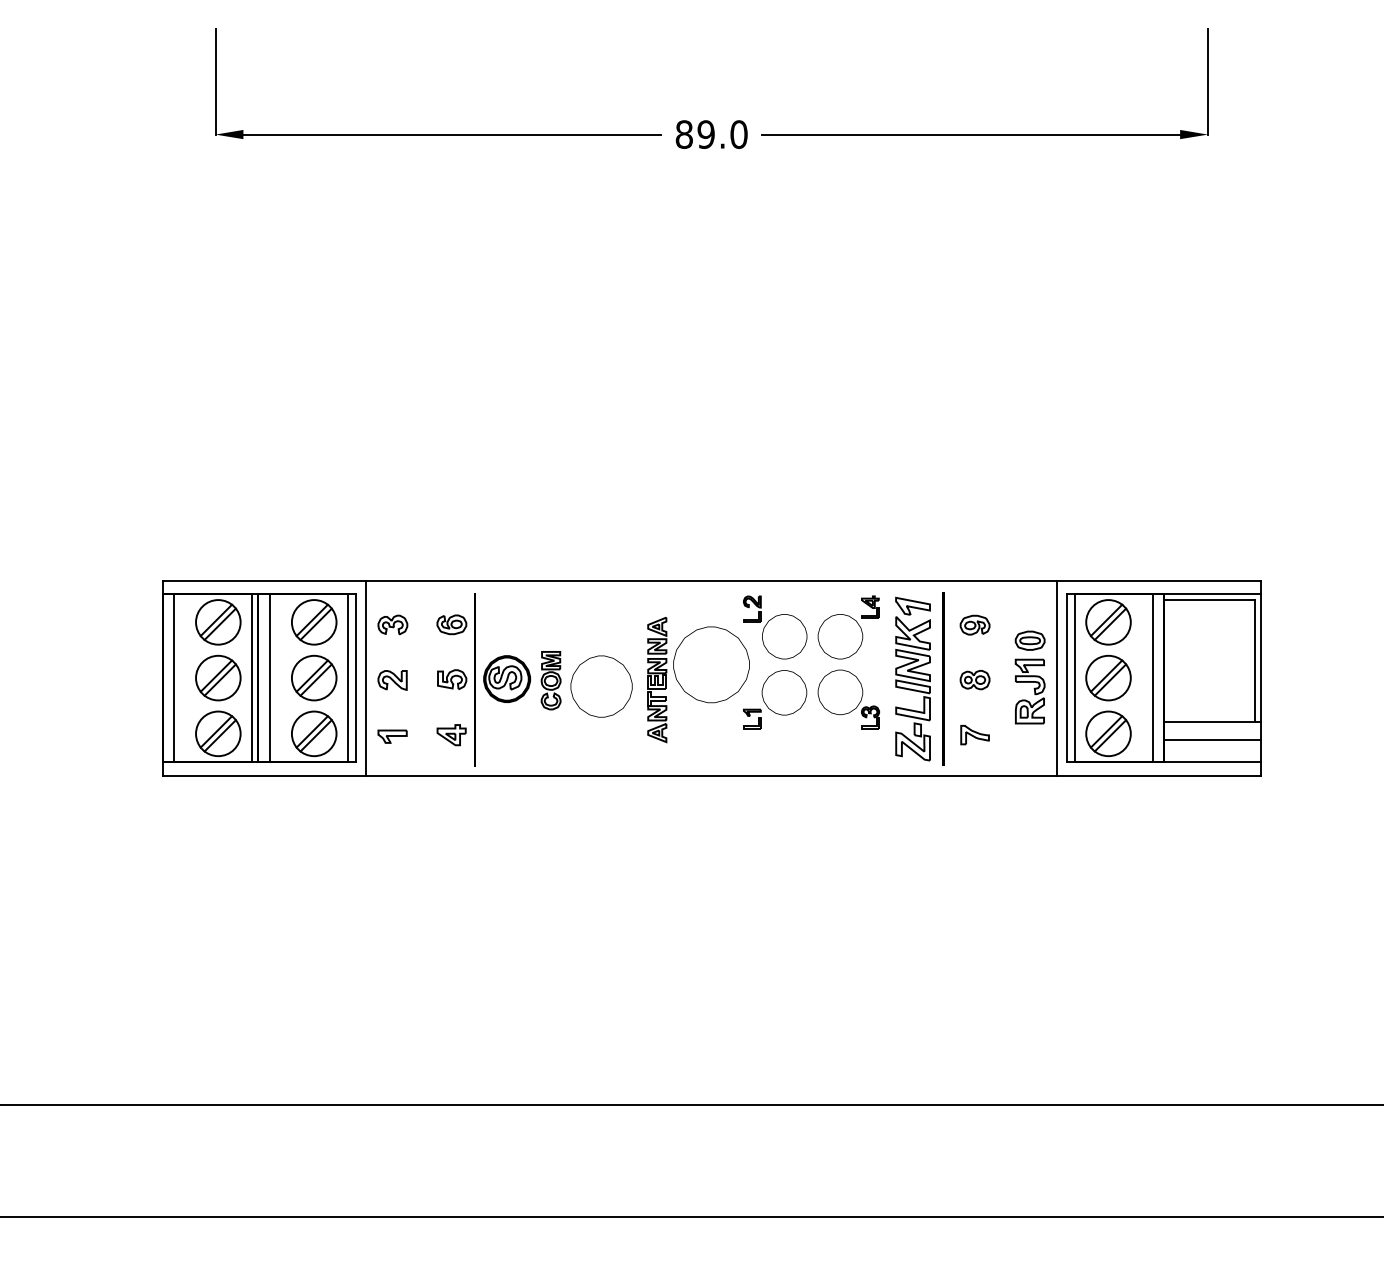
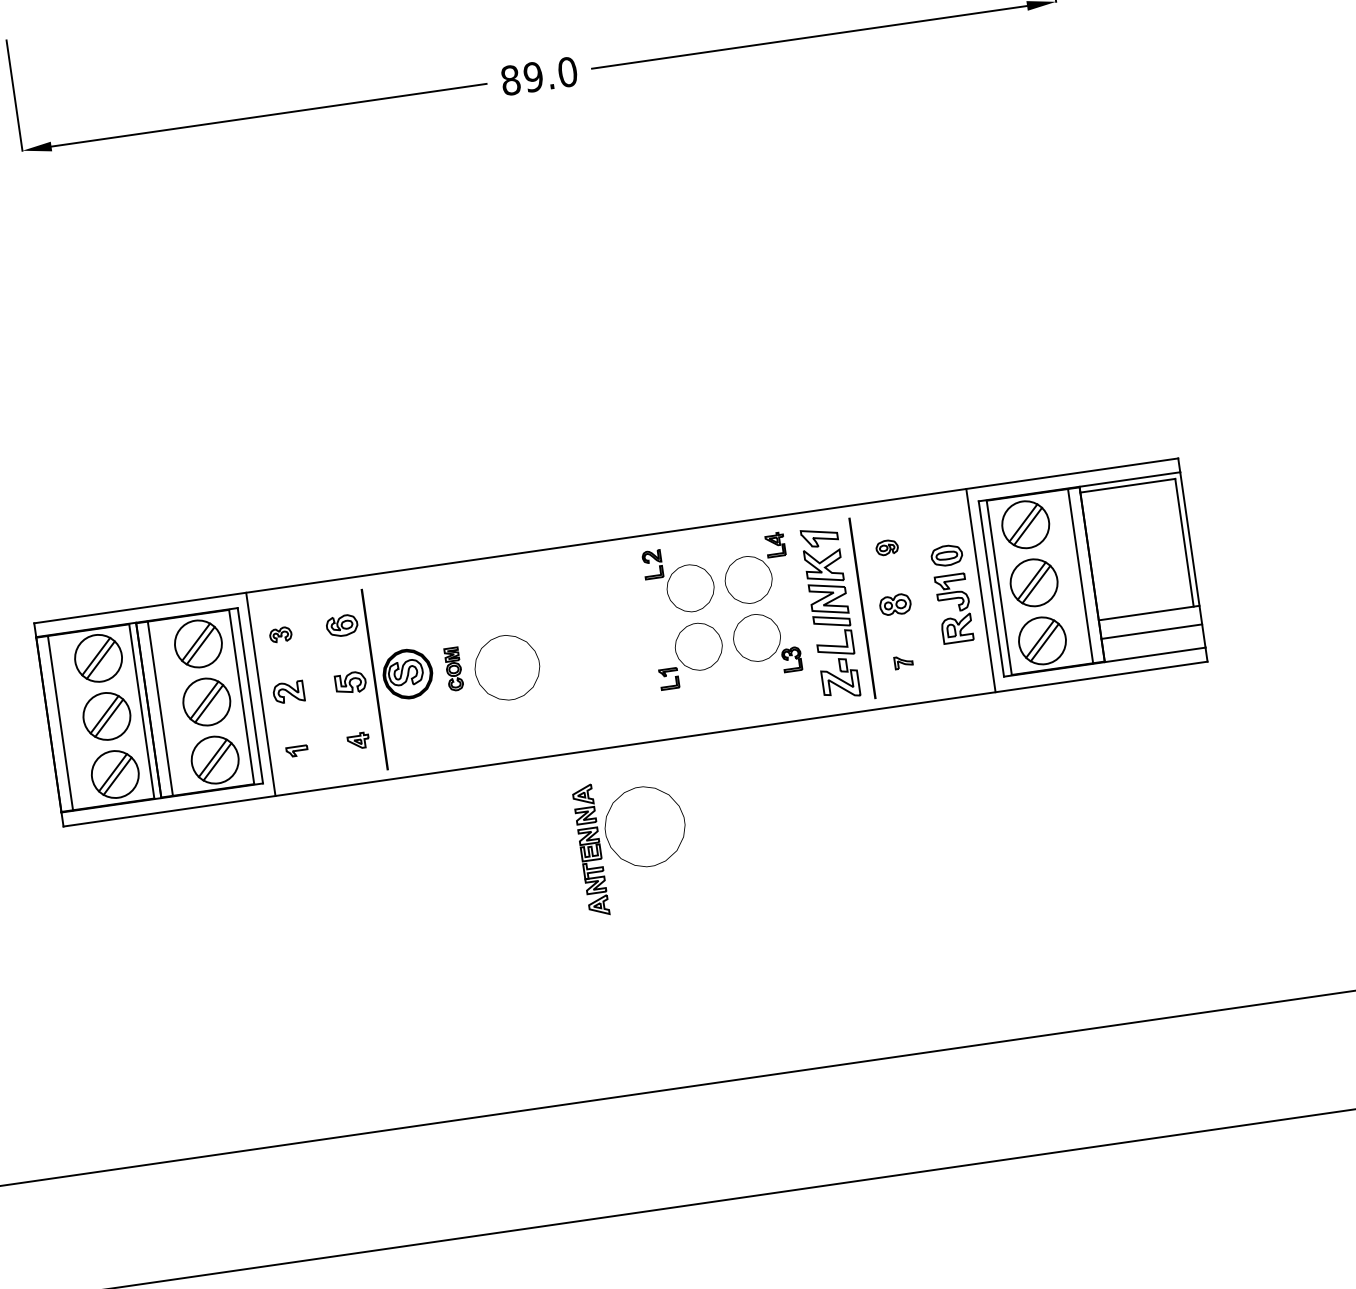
part: (392, 624) -> (280, 634), size x0.7
part: (974, 624) -> (886, 547), size x0.7
part: (698, 679) -> (633, 844), moved
part: (550, 680) -> (453, 669), size x0.7
part: (451, 735) -> (358, 741), size x0.7
part: (974, 735) -> (903, 662), size x0.6
part: (392, 736) -> (297, 751), size x0.7

